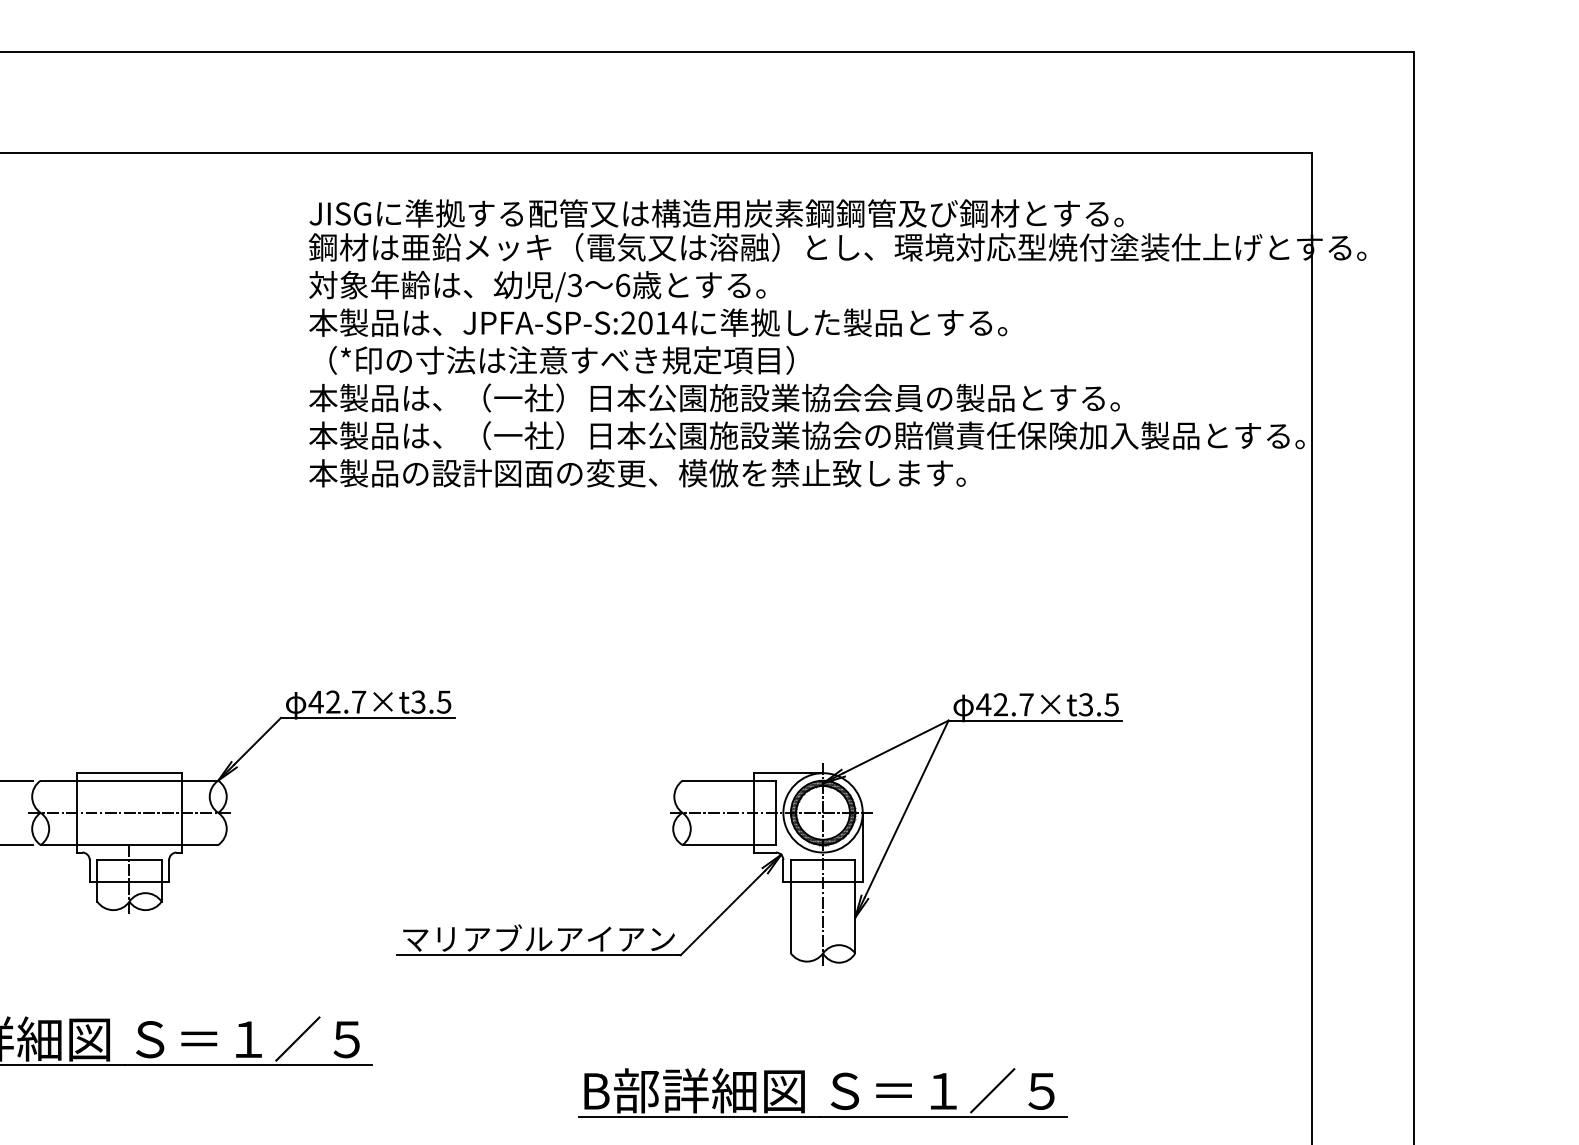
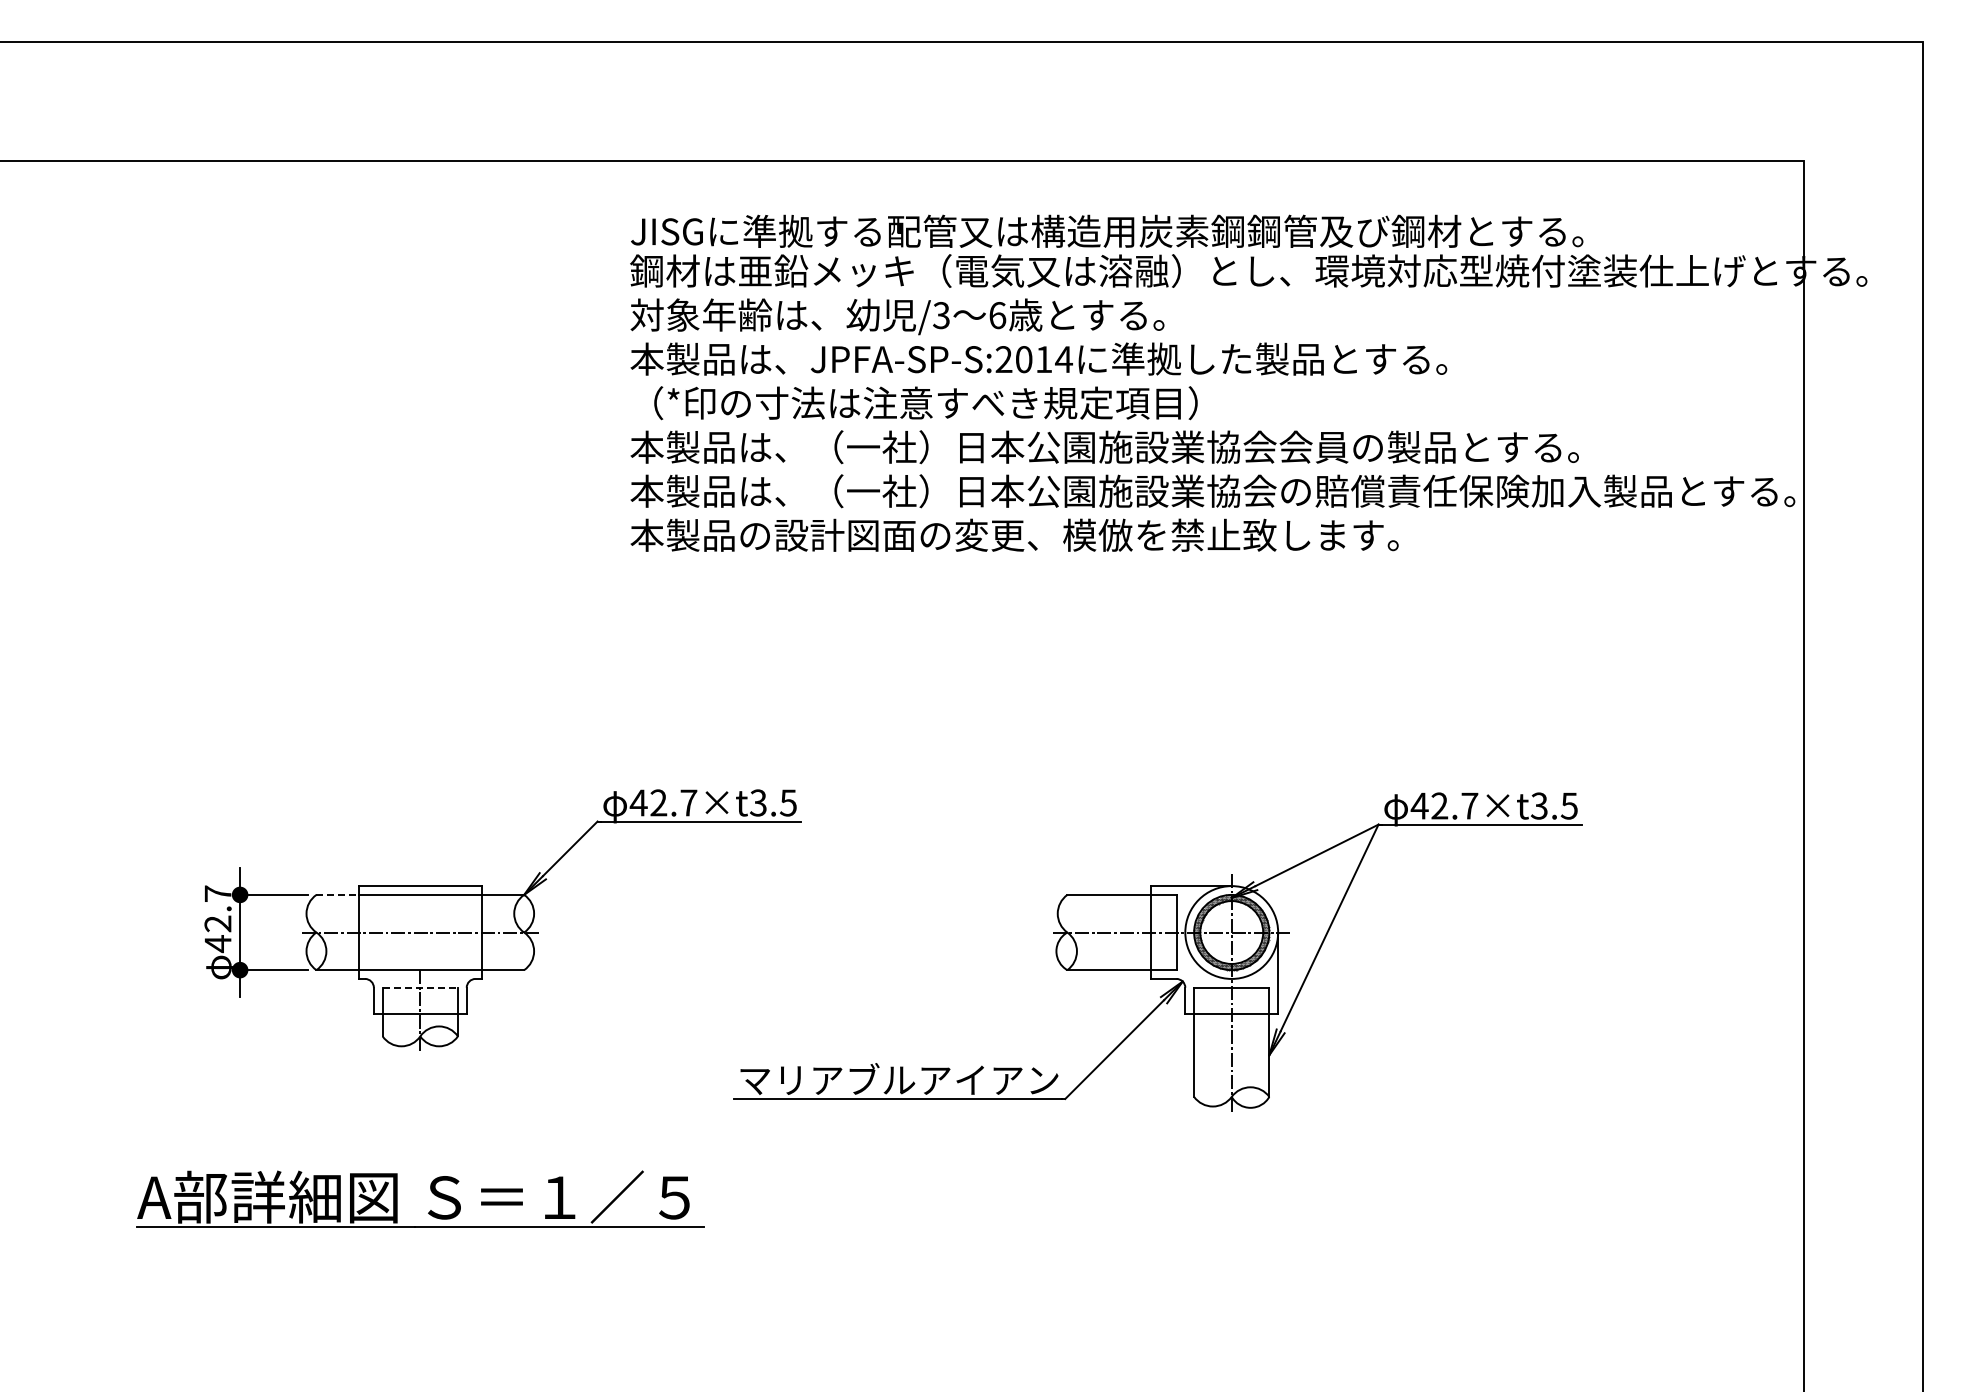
line: (59, 780) -> (338, 894), solid -> dashed
line: (129, 859) -> (420, 987), solid -> dashed
part: (833, 1087) -> (1244, 1253), removed

